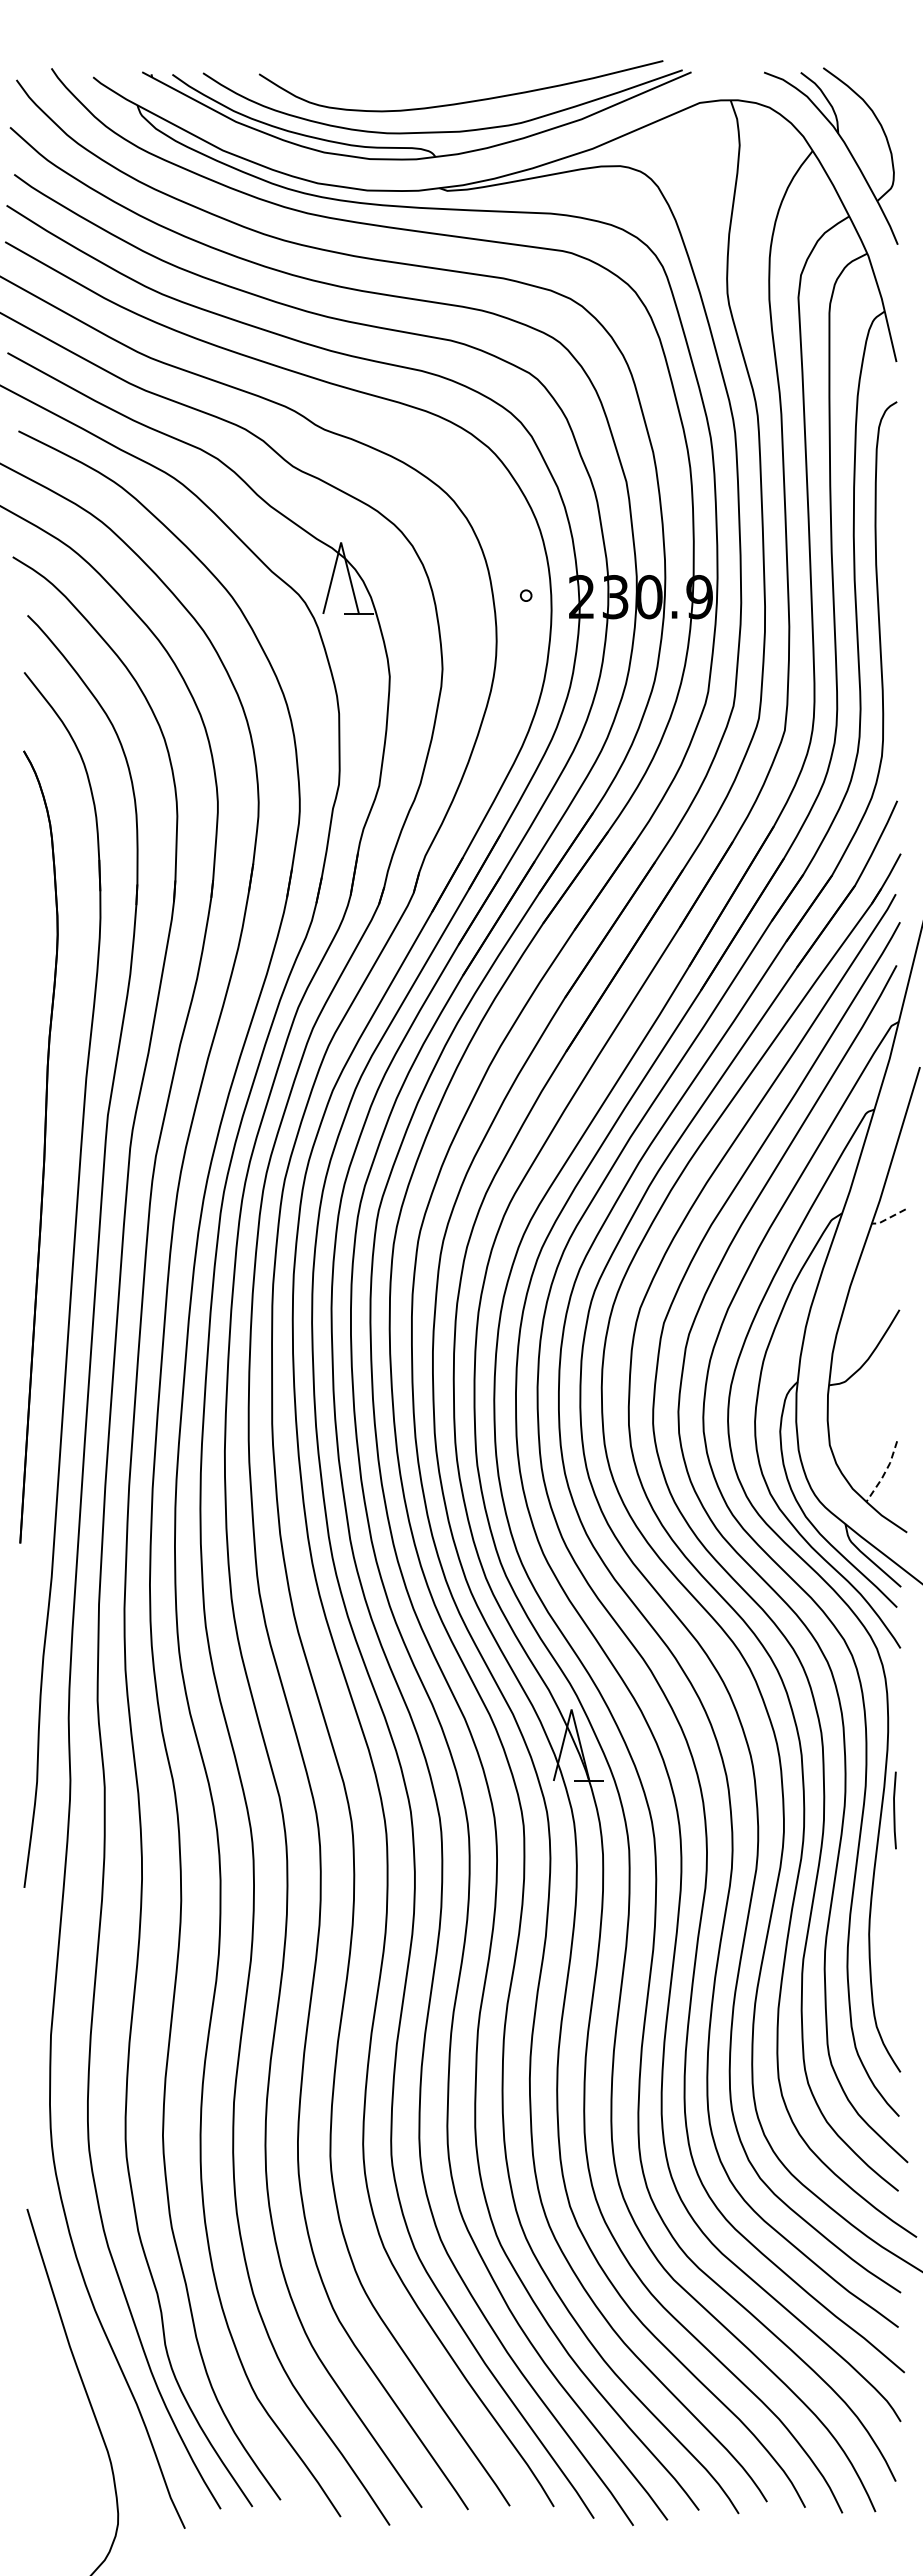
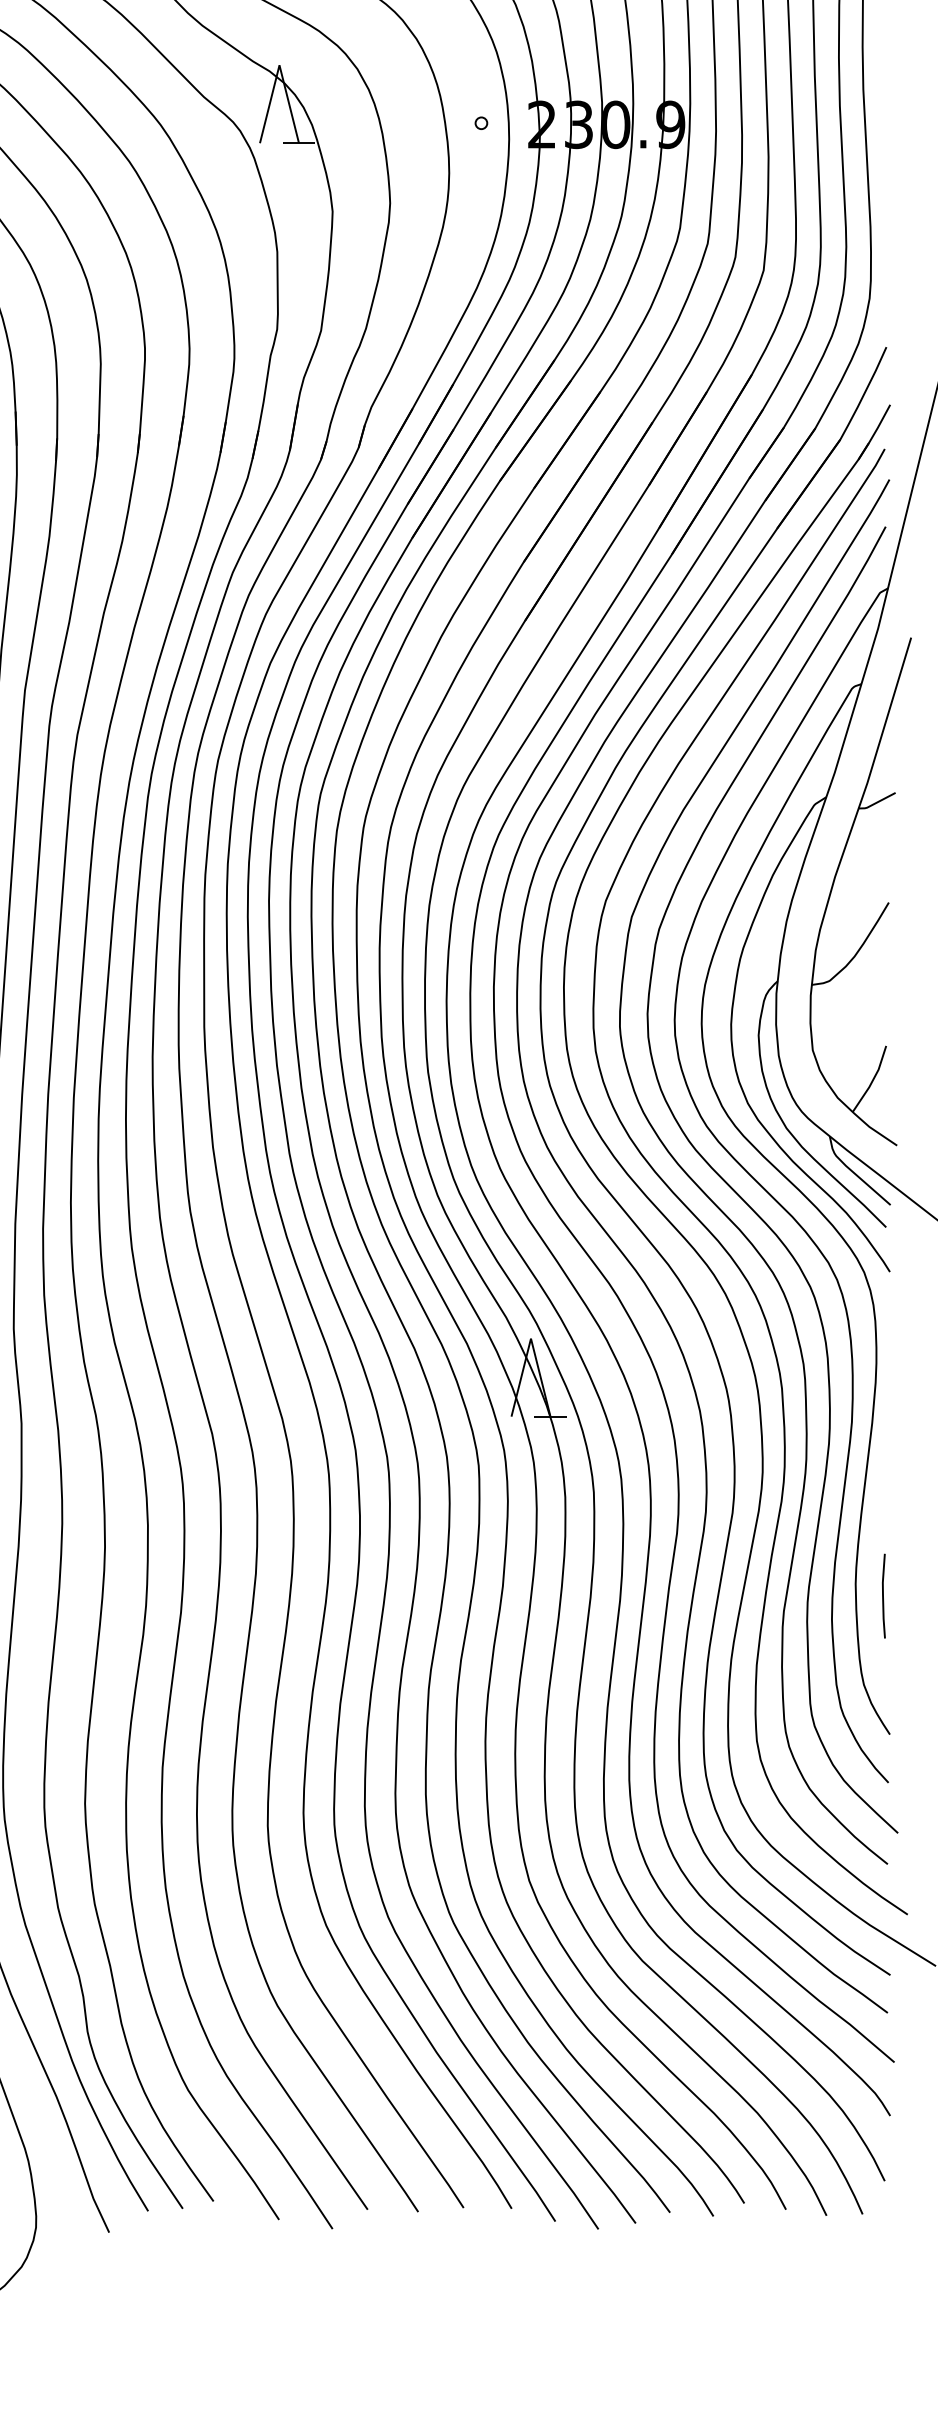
line: (887, 1218) -> (875, 802), dashed -> solid
line: (884, 1473) -> (872, 1081), dashed -> solid
line: (894, 1810) -> (883, 1596), moved

